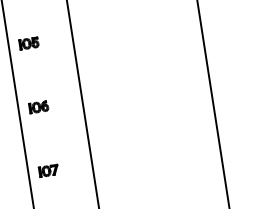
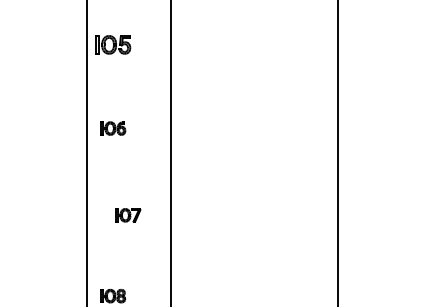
part: (29, 43) -> (113, 44), size x1.4
part: (48, 170) -> (128, 215), moved

